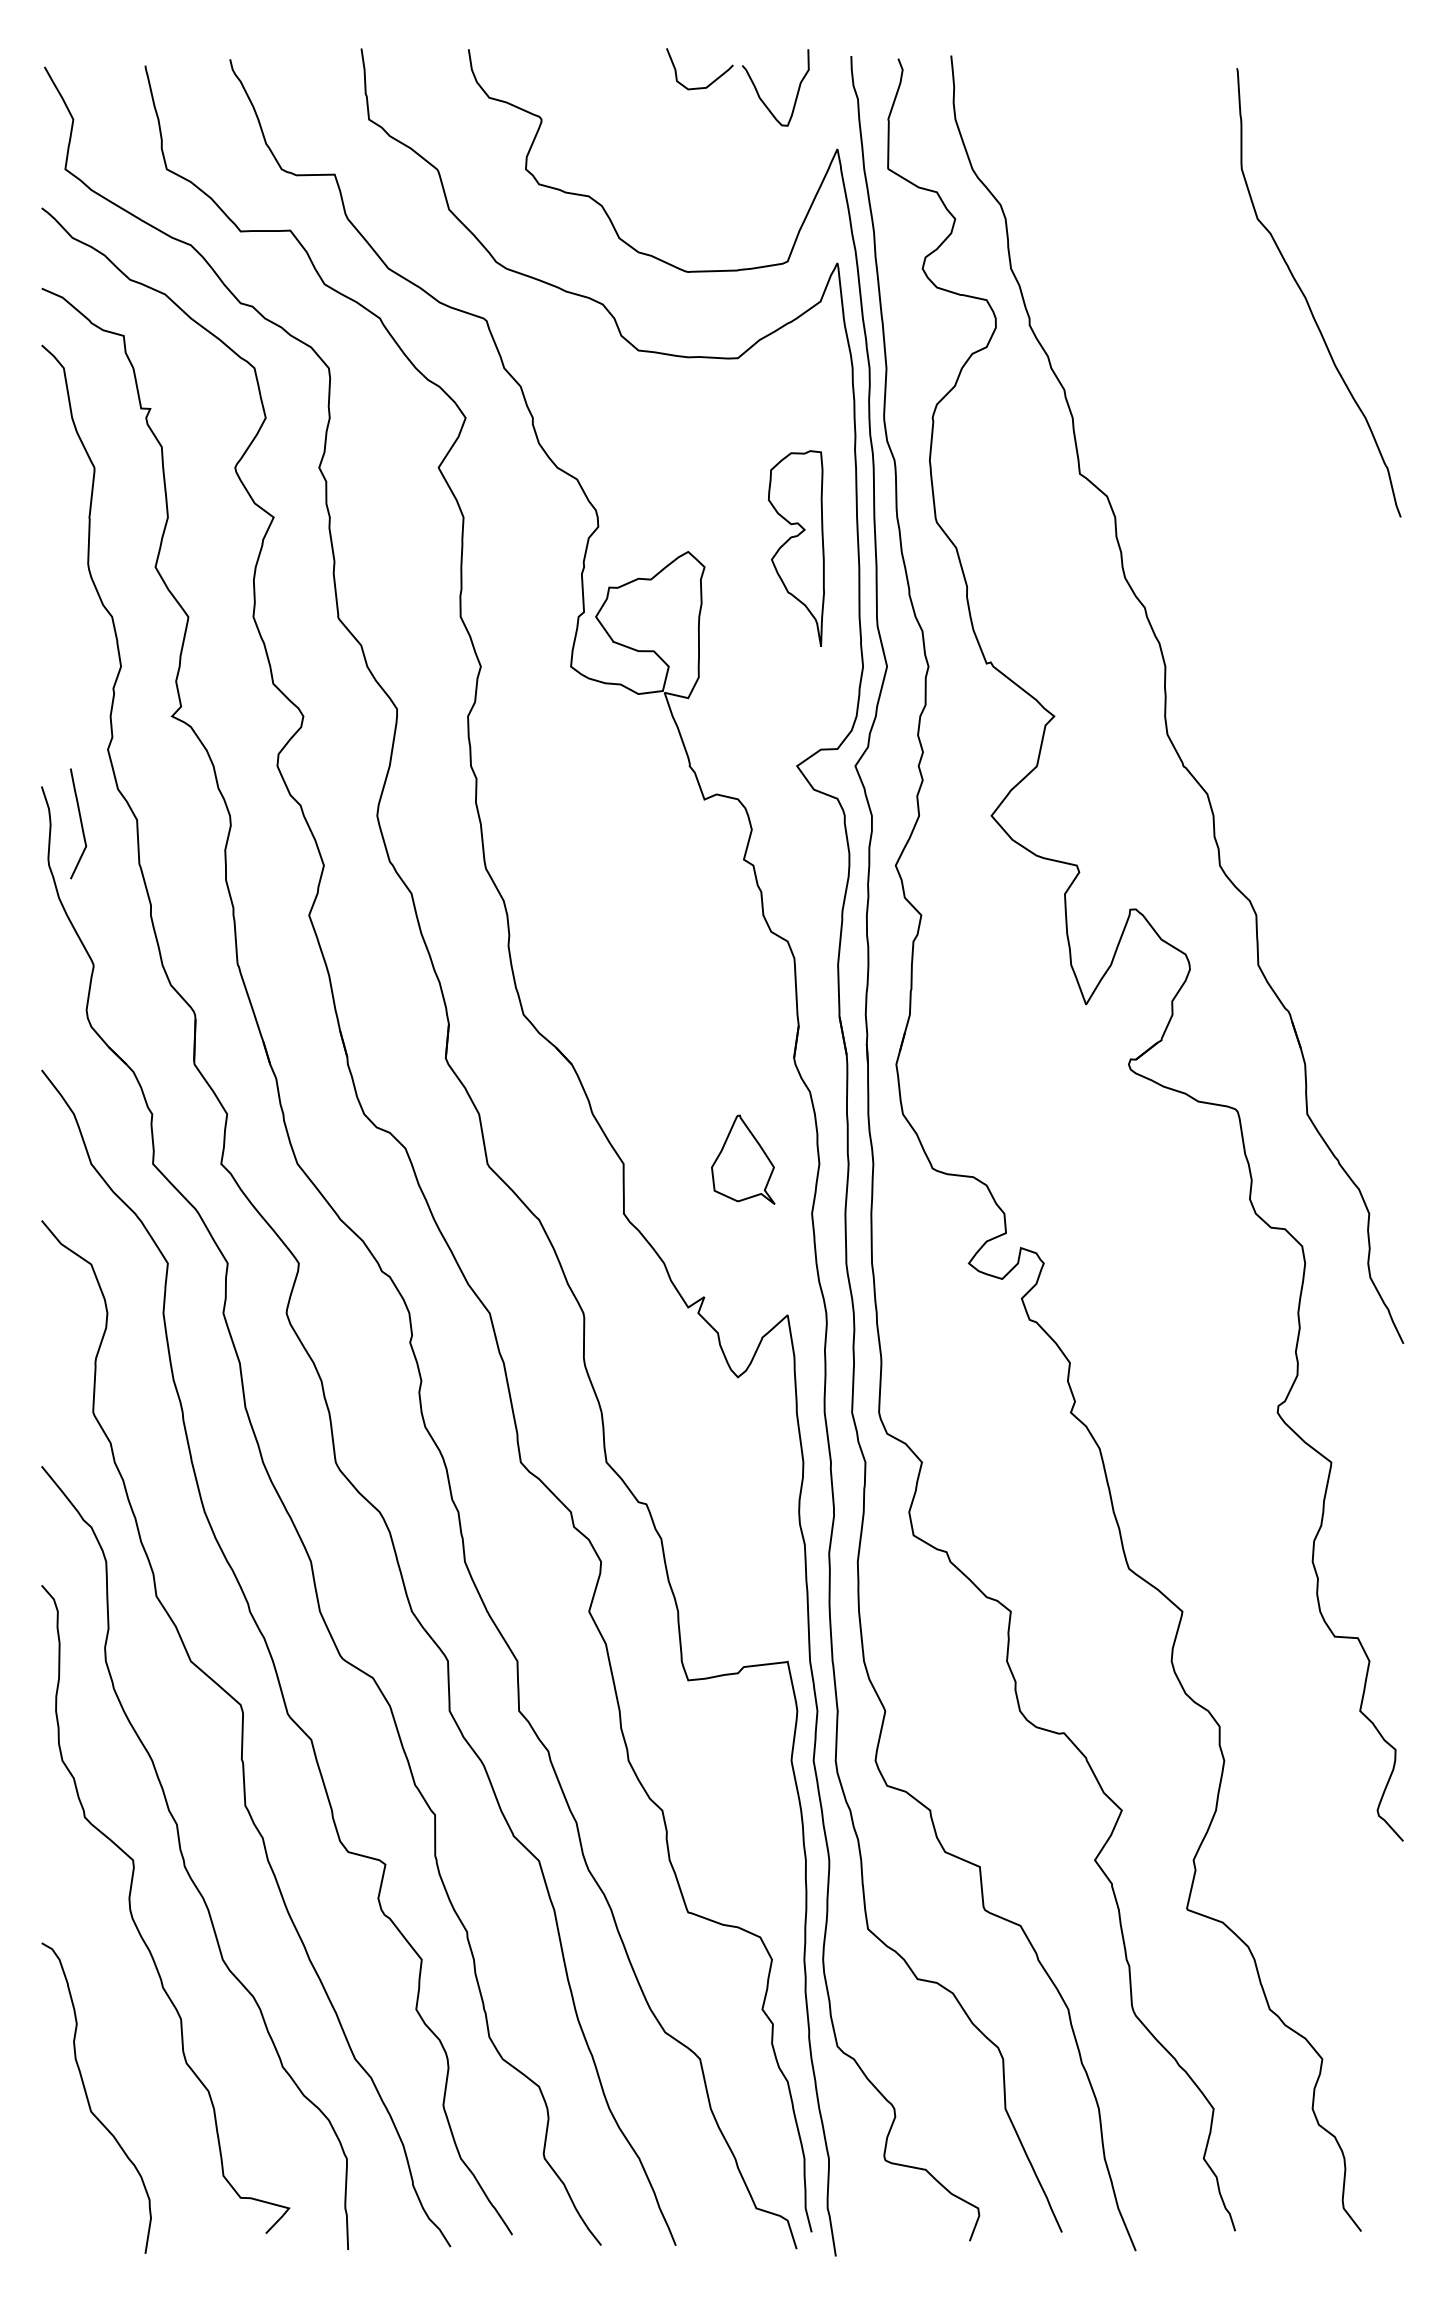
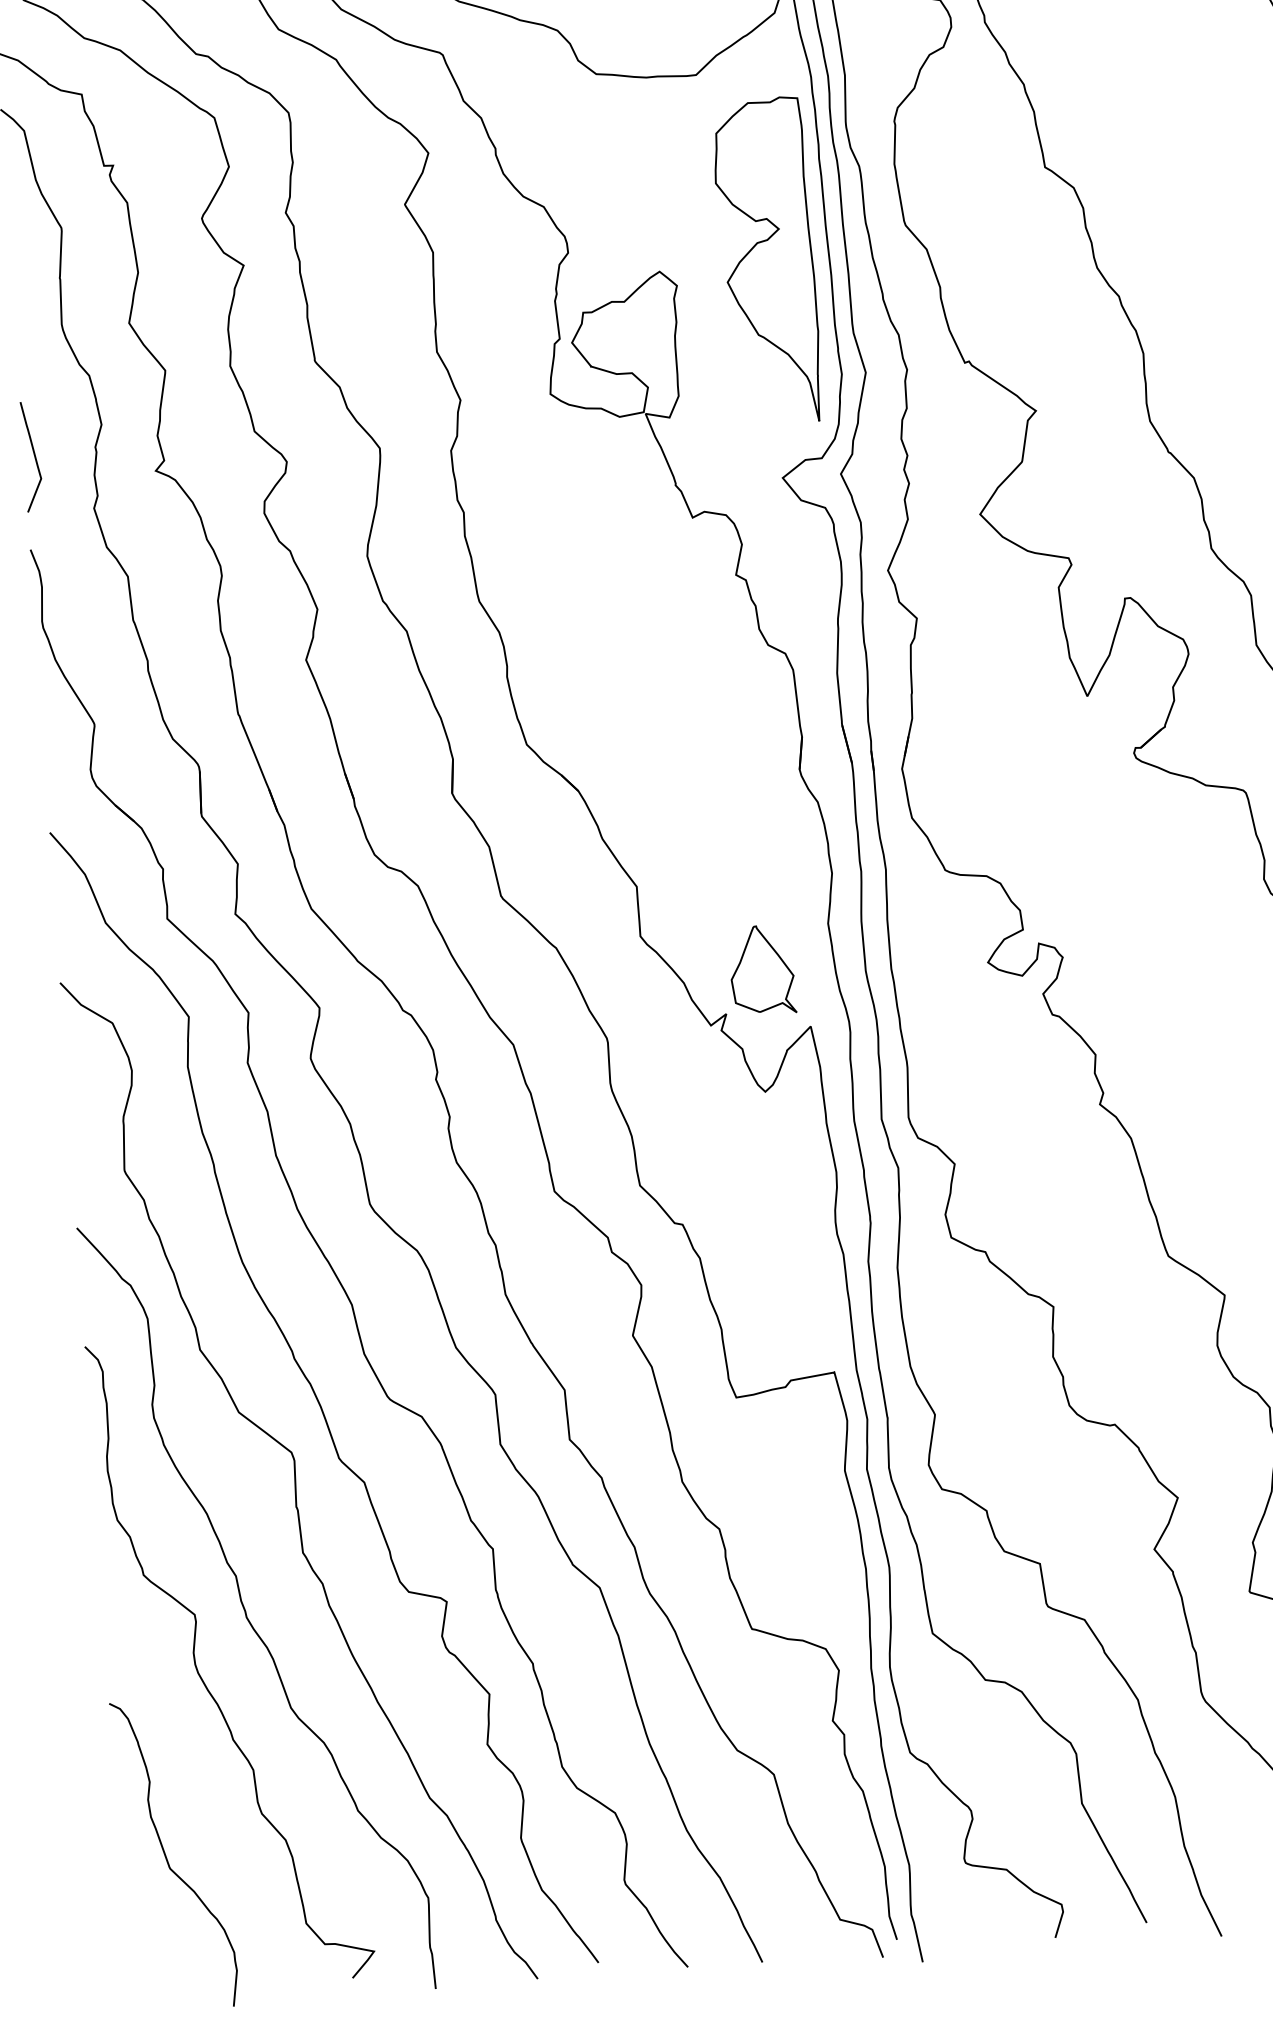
part: (796, 548) -> (767, 260), size x1.67
curve: (80, 823) -> (33, 456), moved
part: (743, 1159) -> (762, 969), moved

